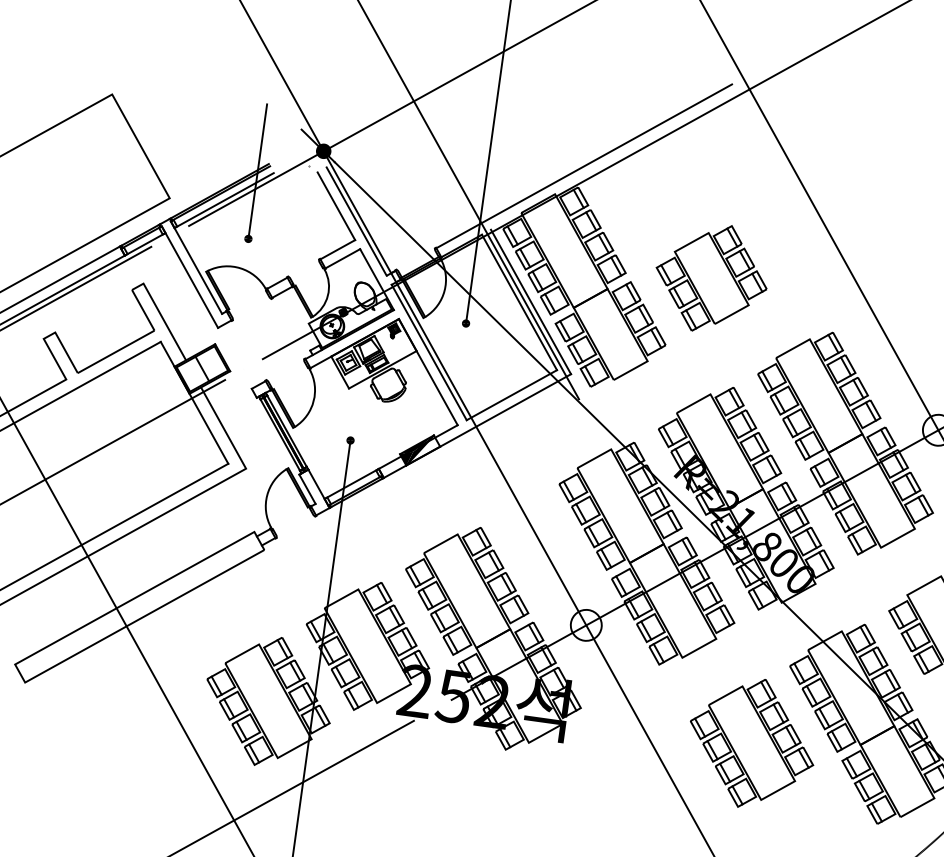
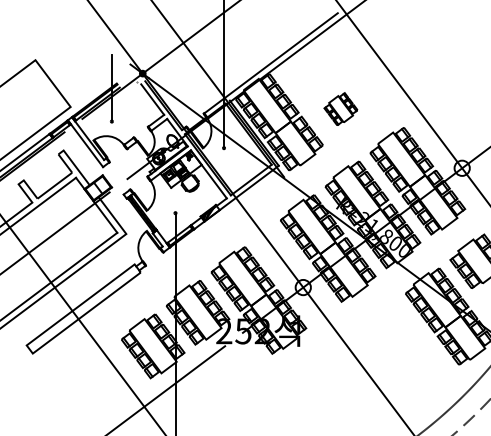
part: (710, 276) -> (340, 108), size x0.6
part: (752, 744) -> (392, 334), removed

